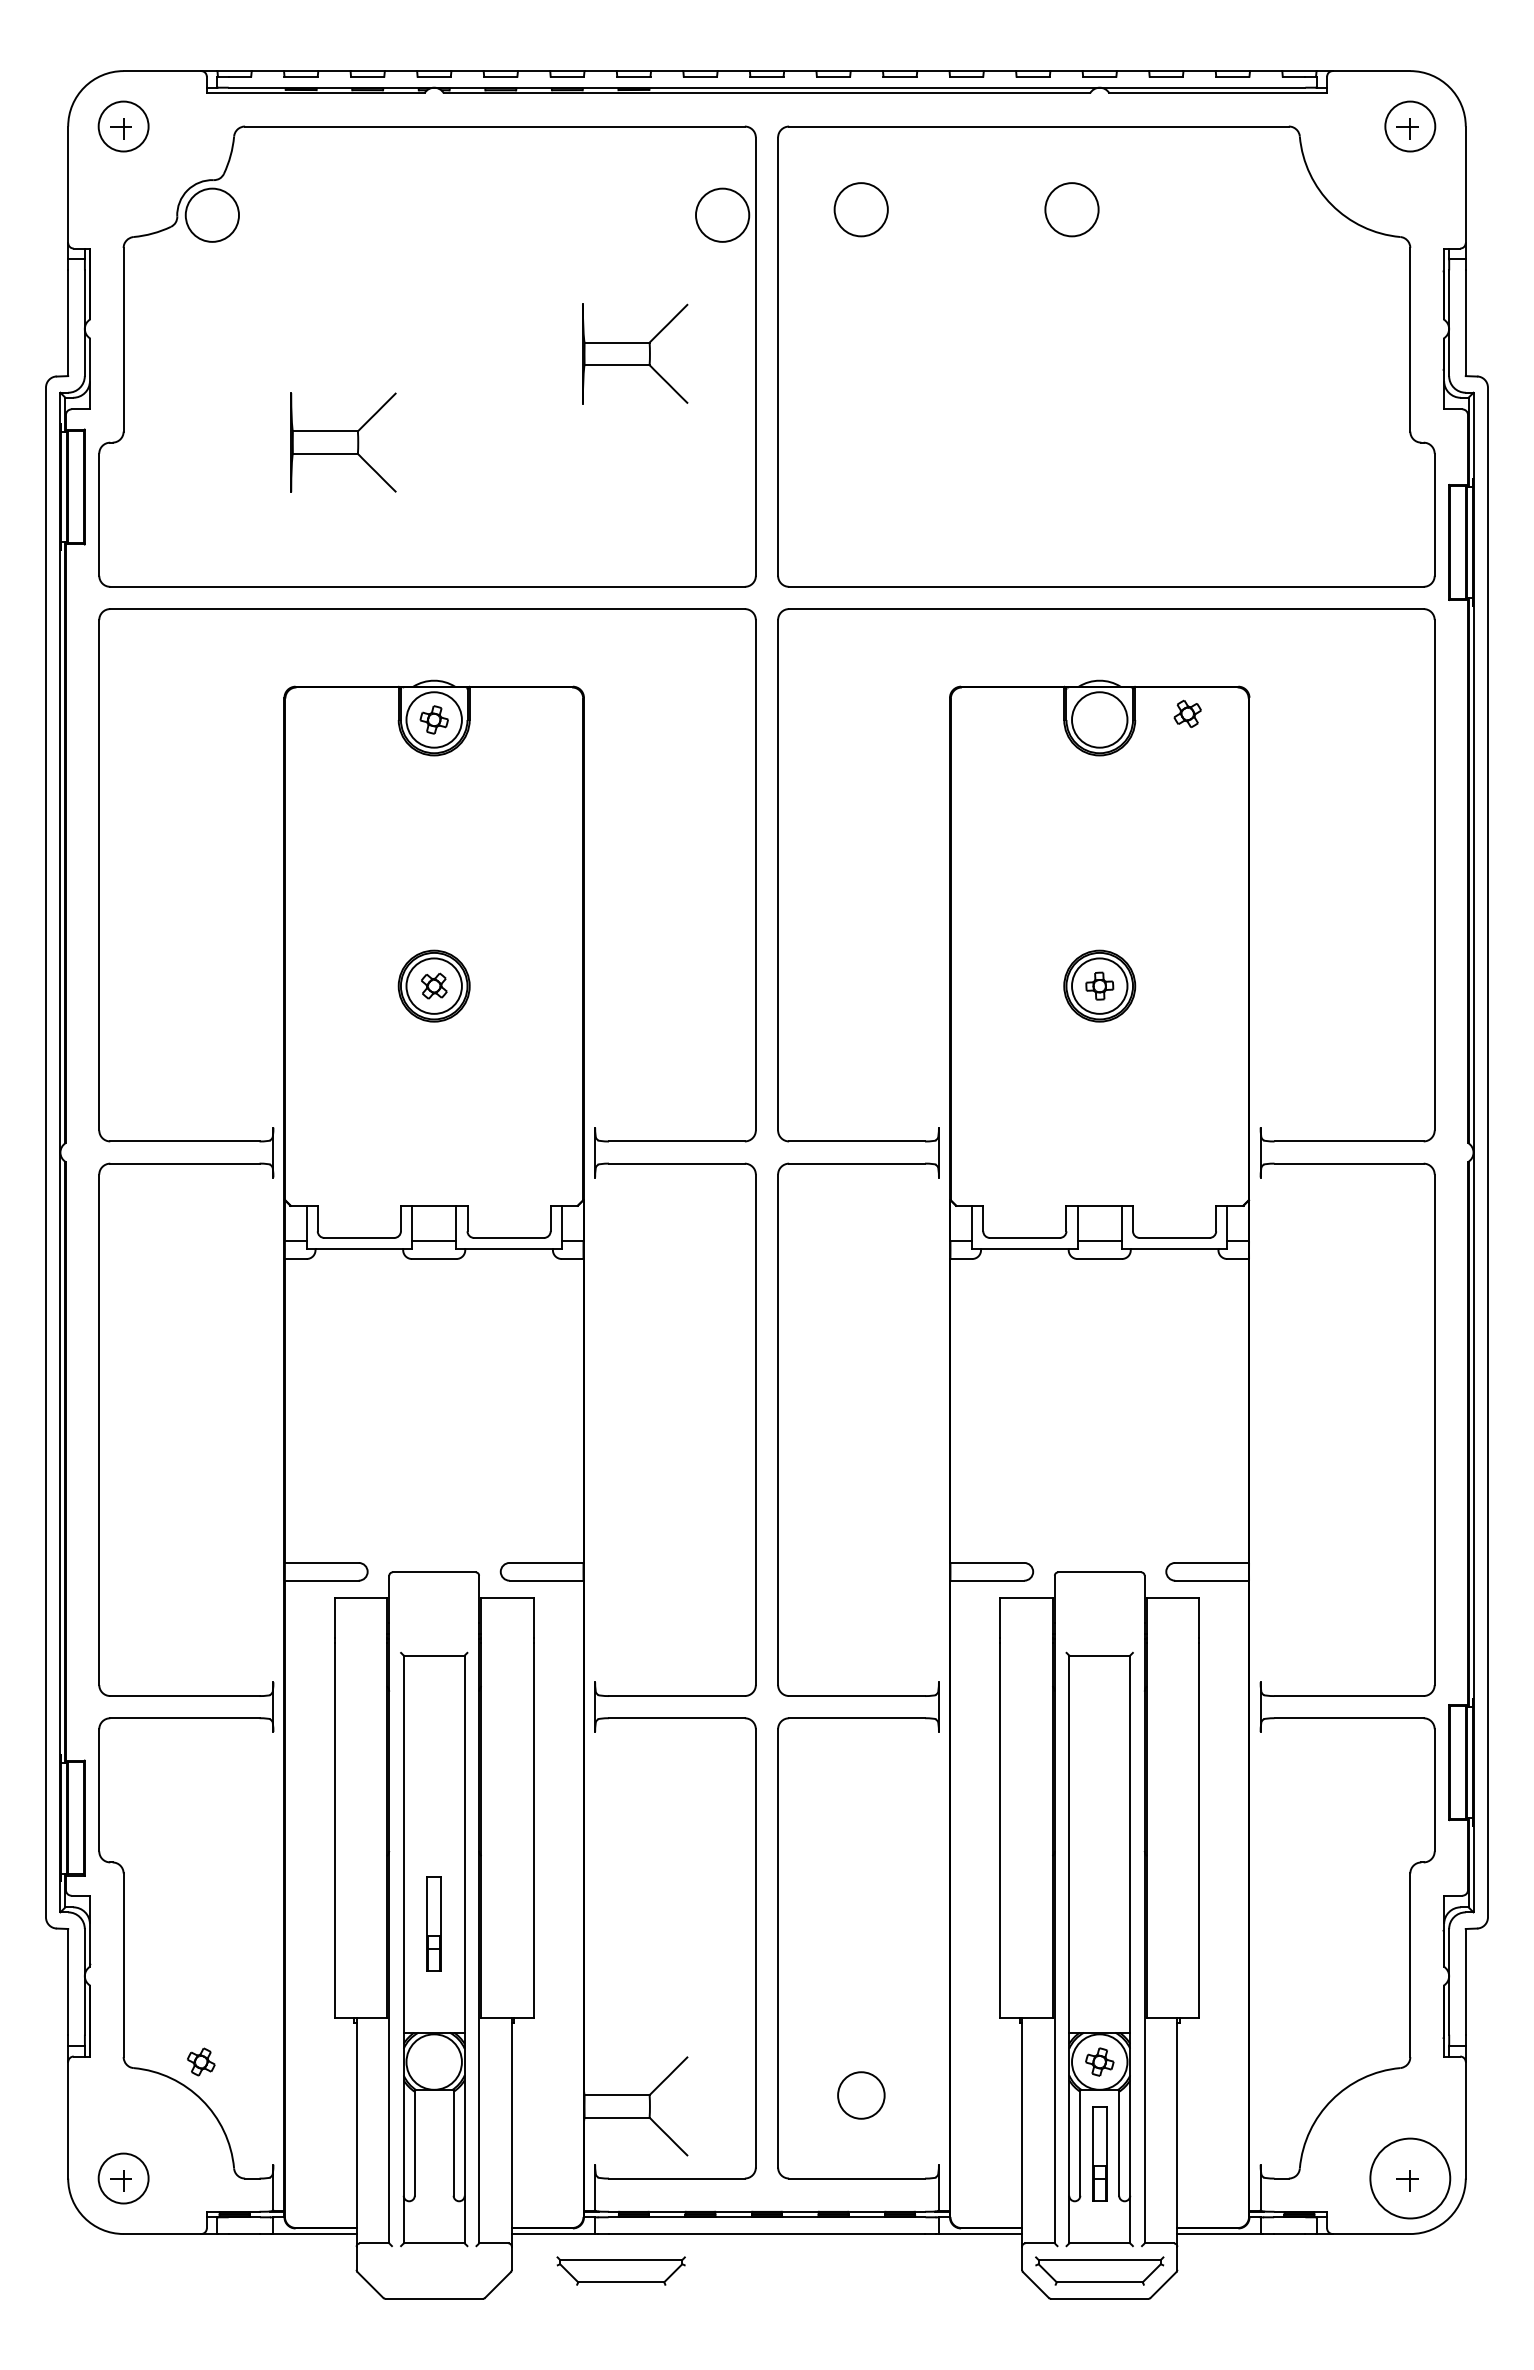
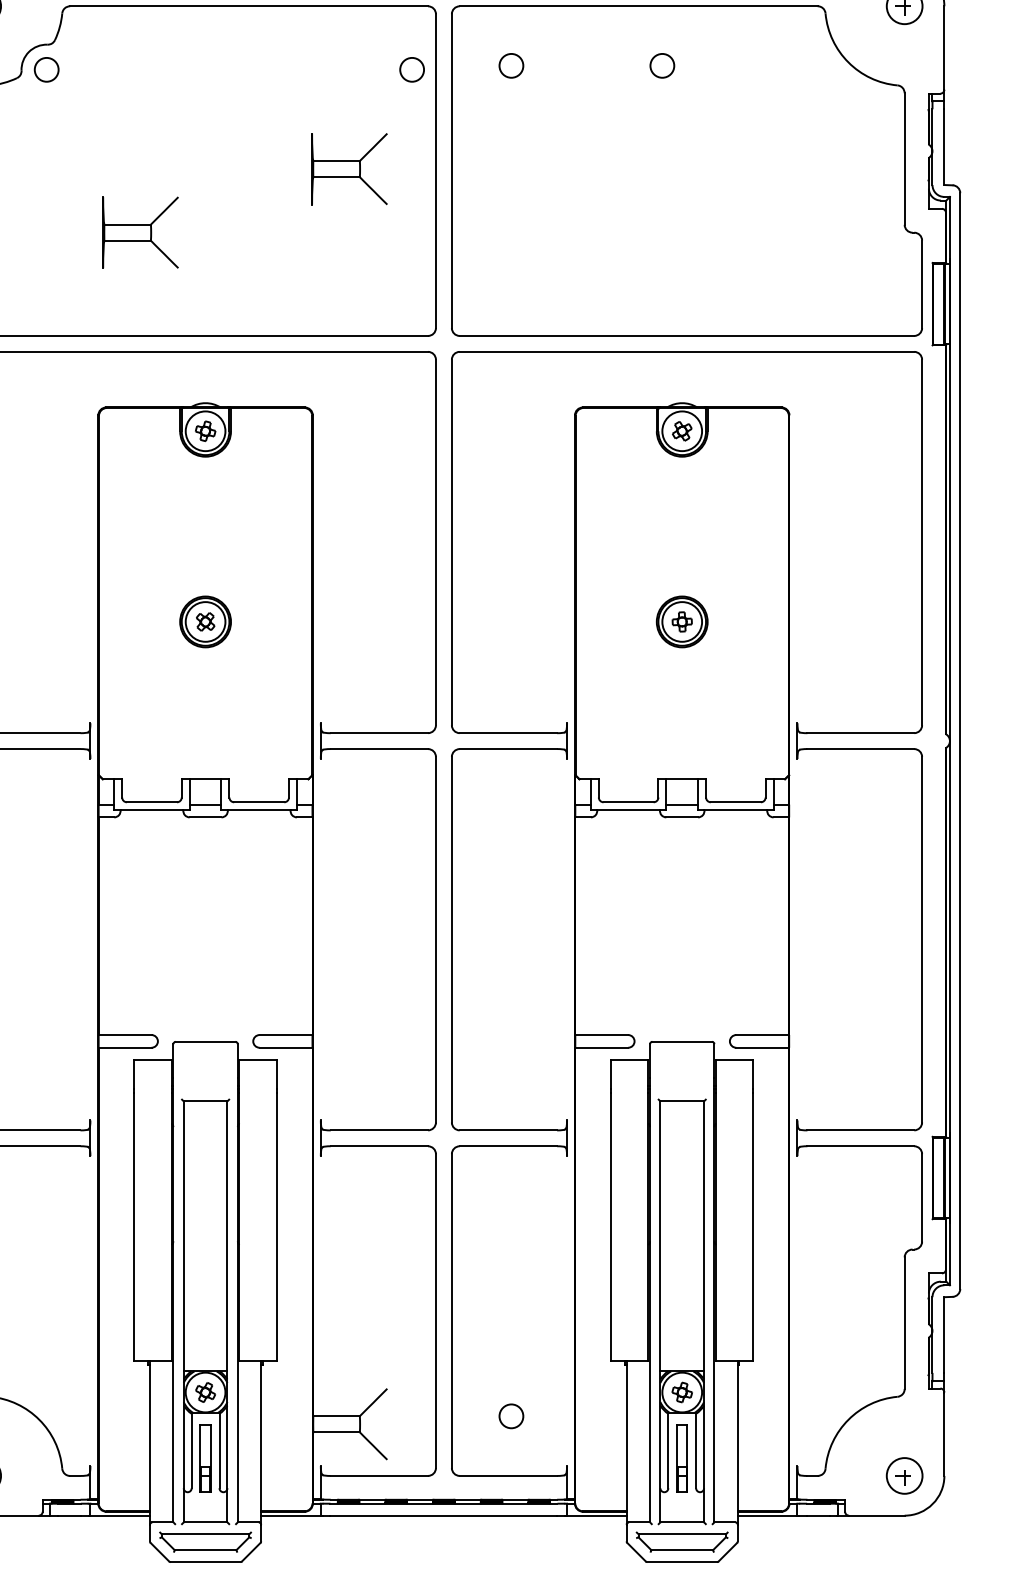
circle: (860, 209) -> (510, 65), size x0.62
circle: (1071, 209) -> (662, 65), size x0.62
circle: (212, 214) -> (46, 69), size x0.62
circle: (722, 214) -> (412, 69), size x0.62
part: (1187, 713) -> (682, 430), moved
part: (433, 1923) -> (205, 1457), moved
part: (201, 2061) -> (205, 1392), moved
circle: (860, 2094) -> (510, 1415), size x0.71
circle: (1410, 2178) -> (904, 1475), size x0.62
part: (620, 2270) -> (205, 1541), moved

